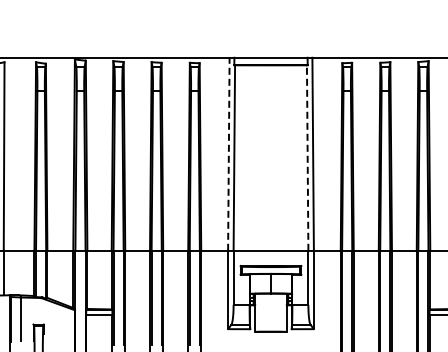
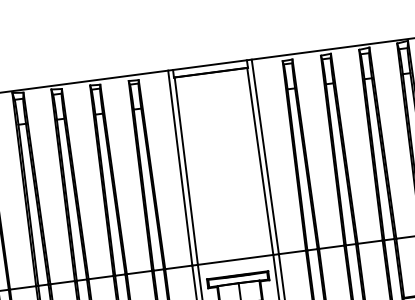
line: (228, 154) -> (179, 168), dashed -> solid
line: (307, 157) -> (260, 160), dashed -> solid

